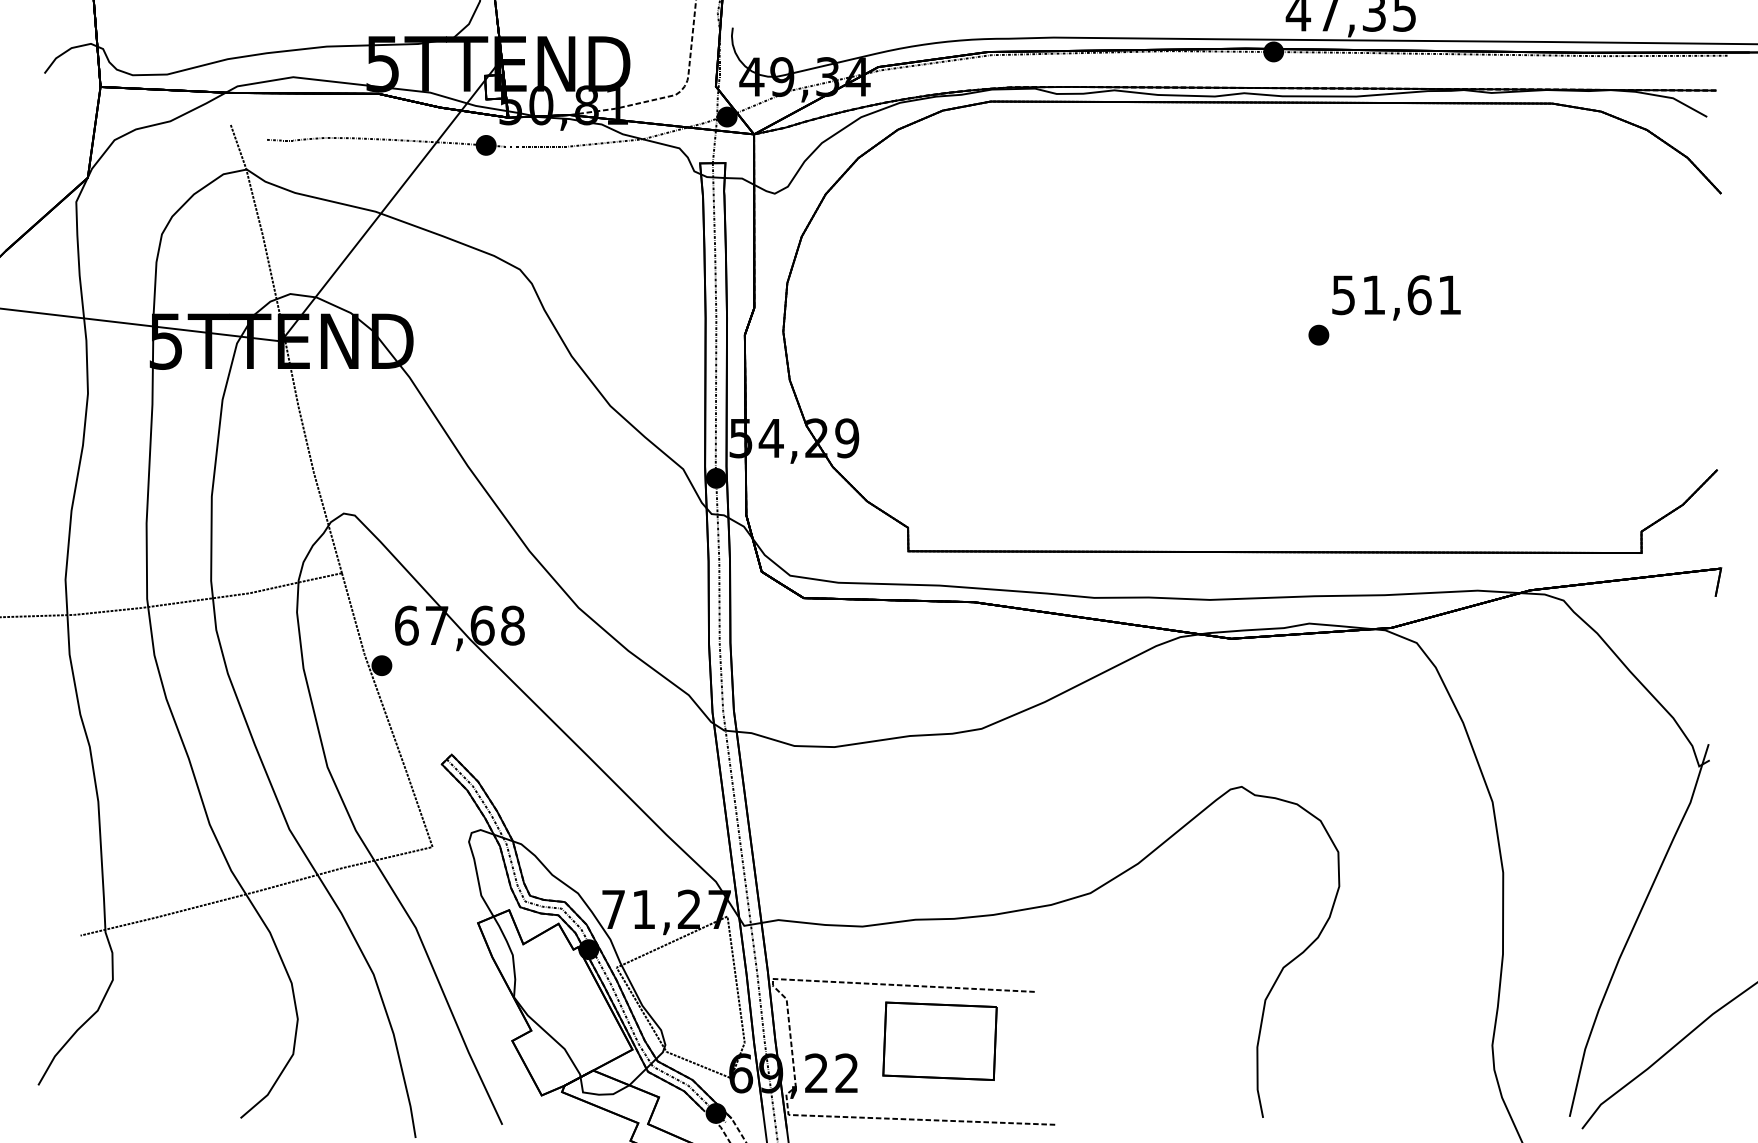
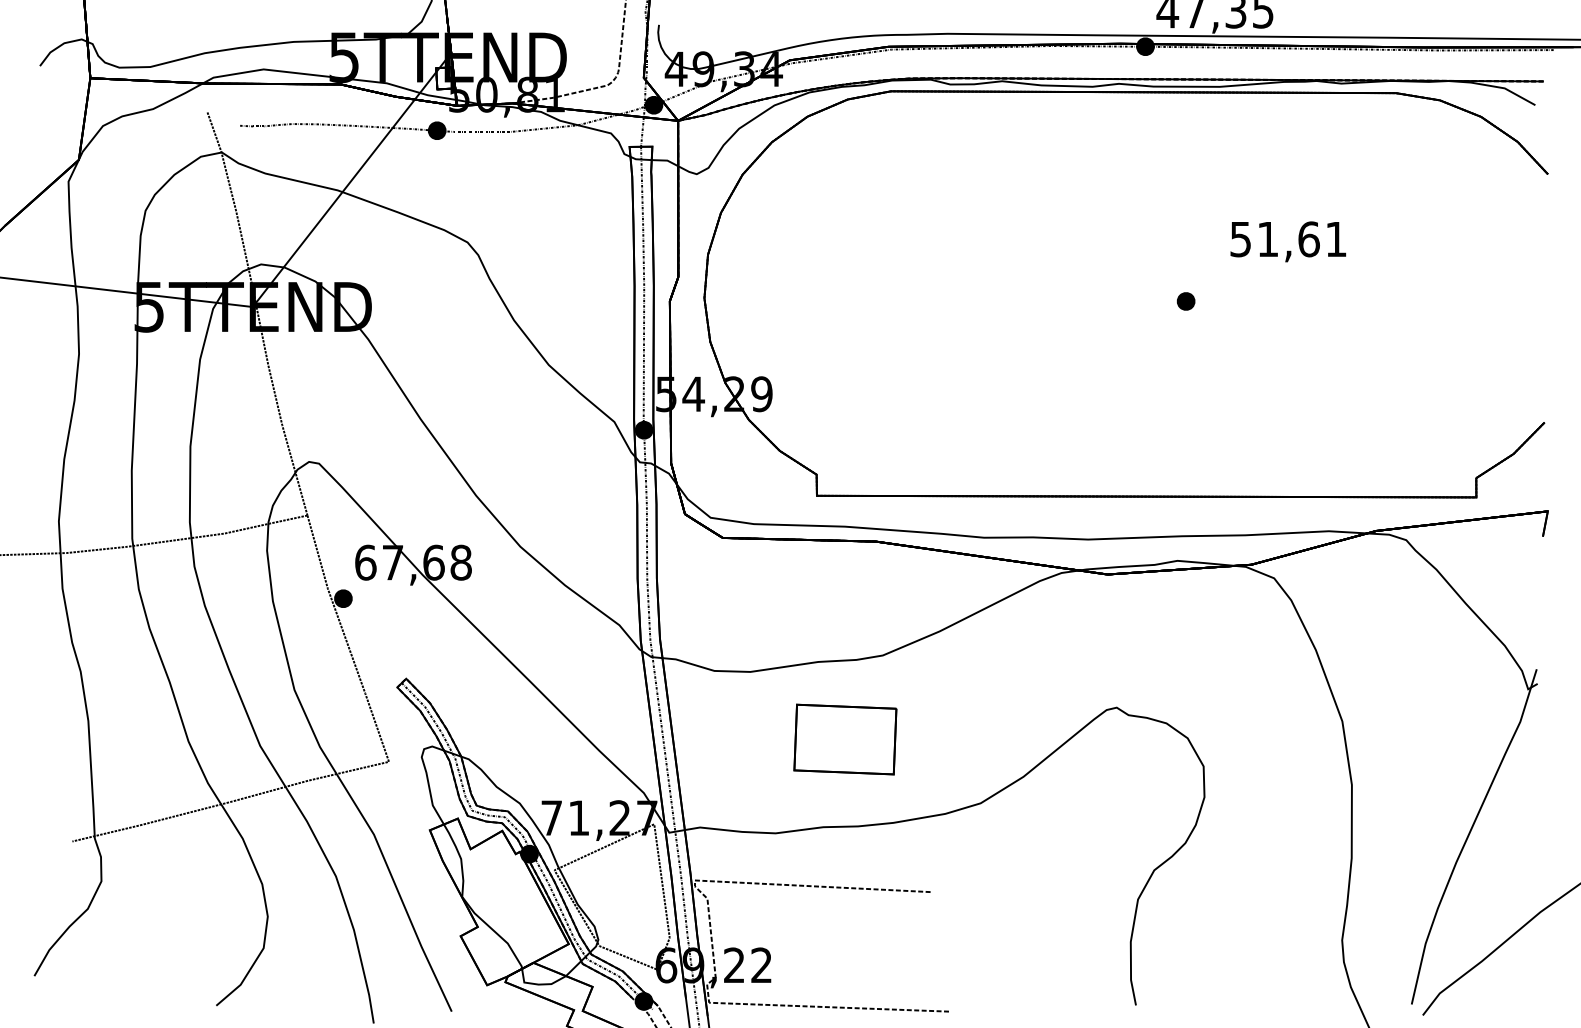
text: (1396, 297) -> (1288, 241), moved
part: (939, 1040) -> (844, 738), moved

